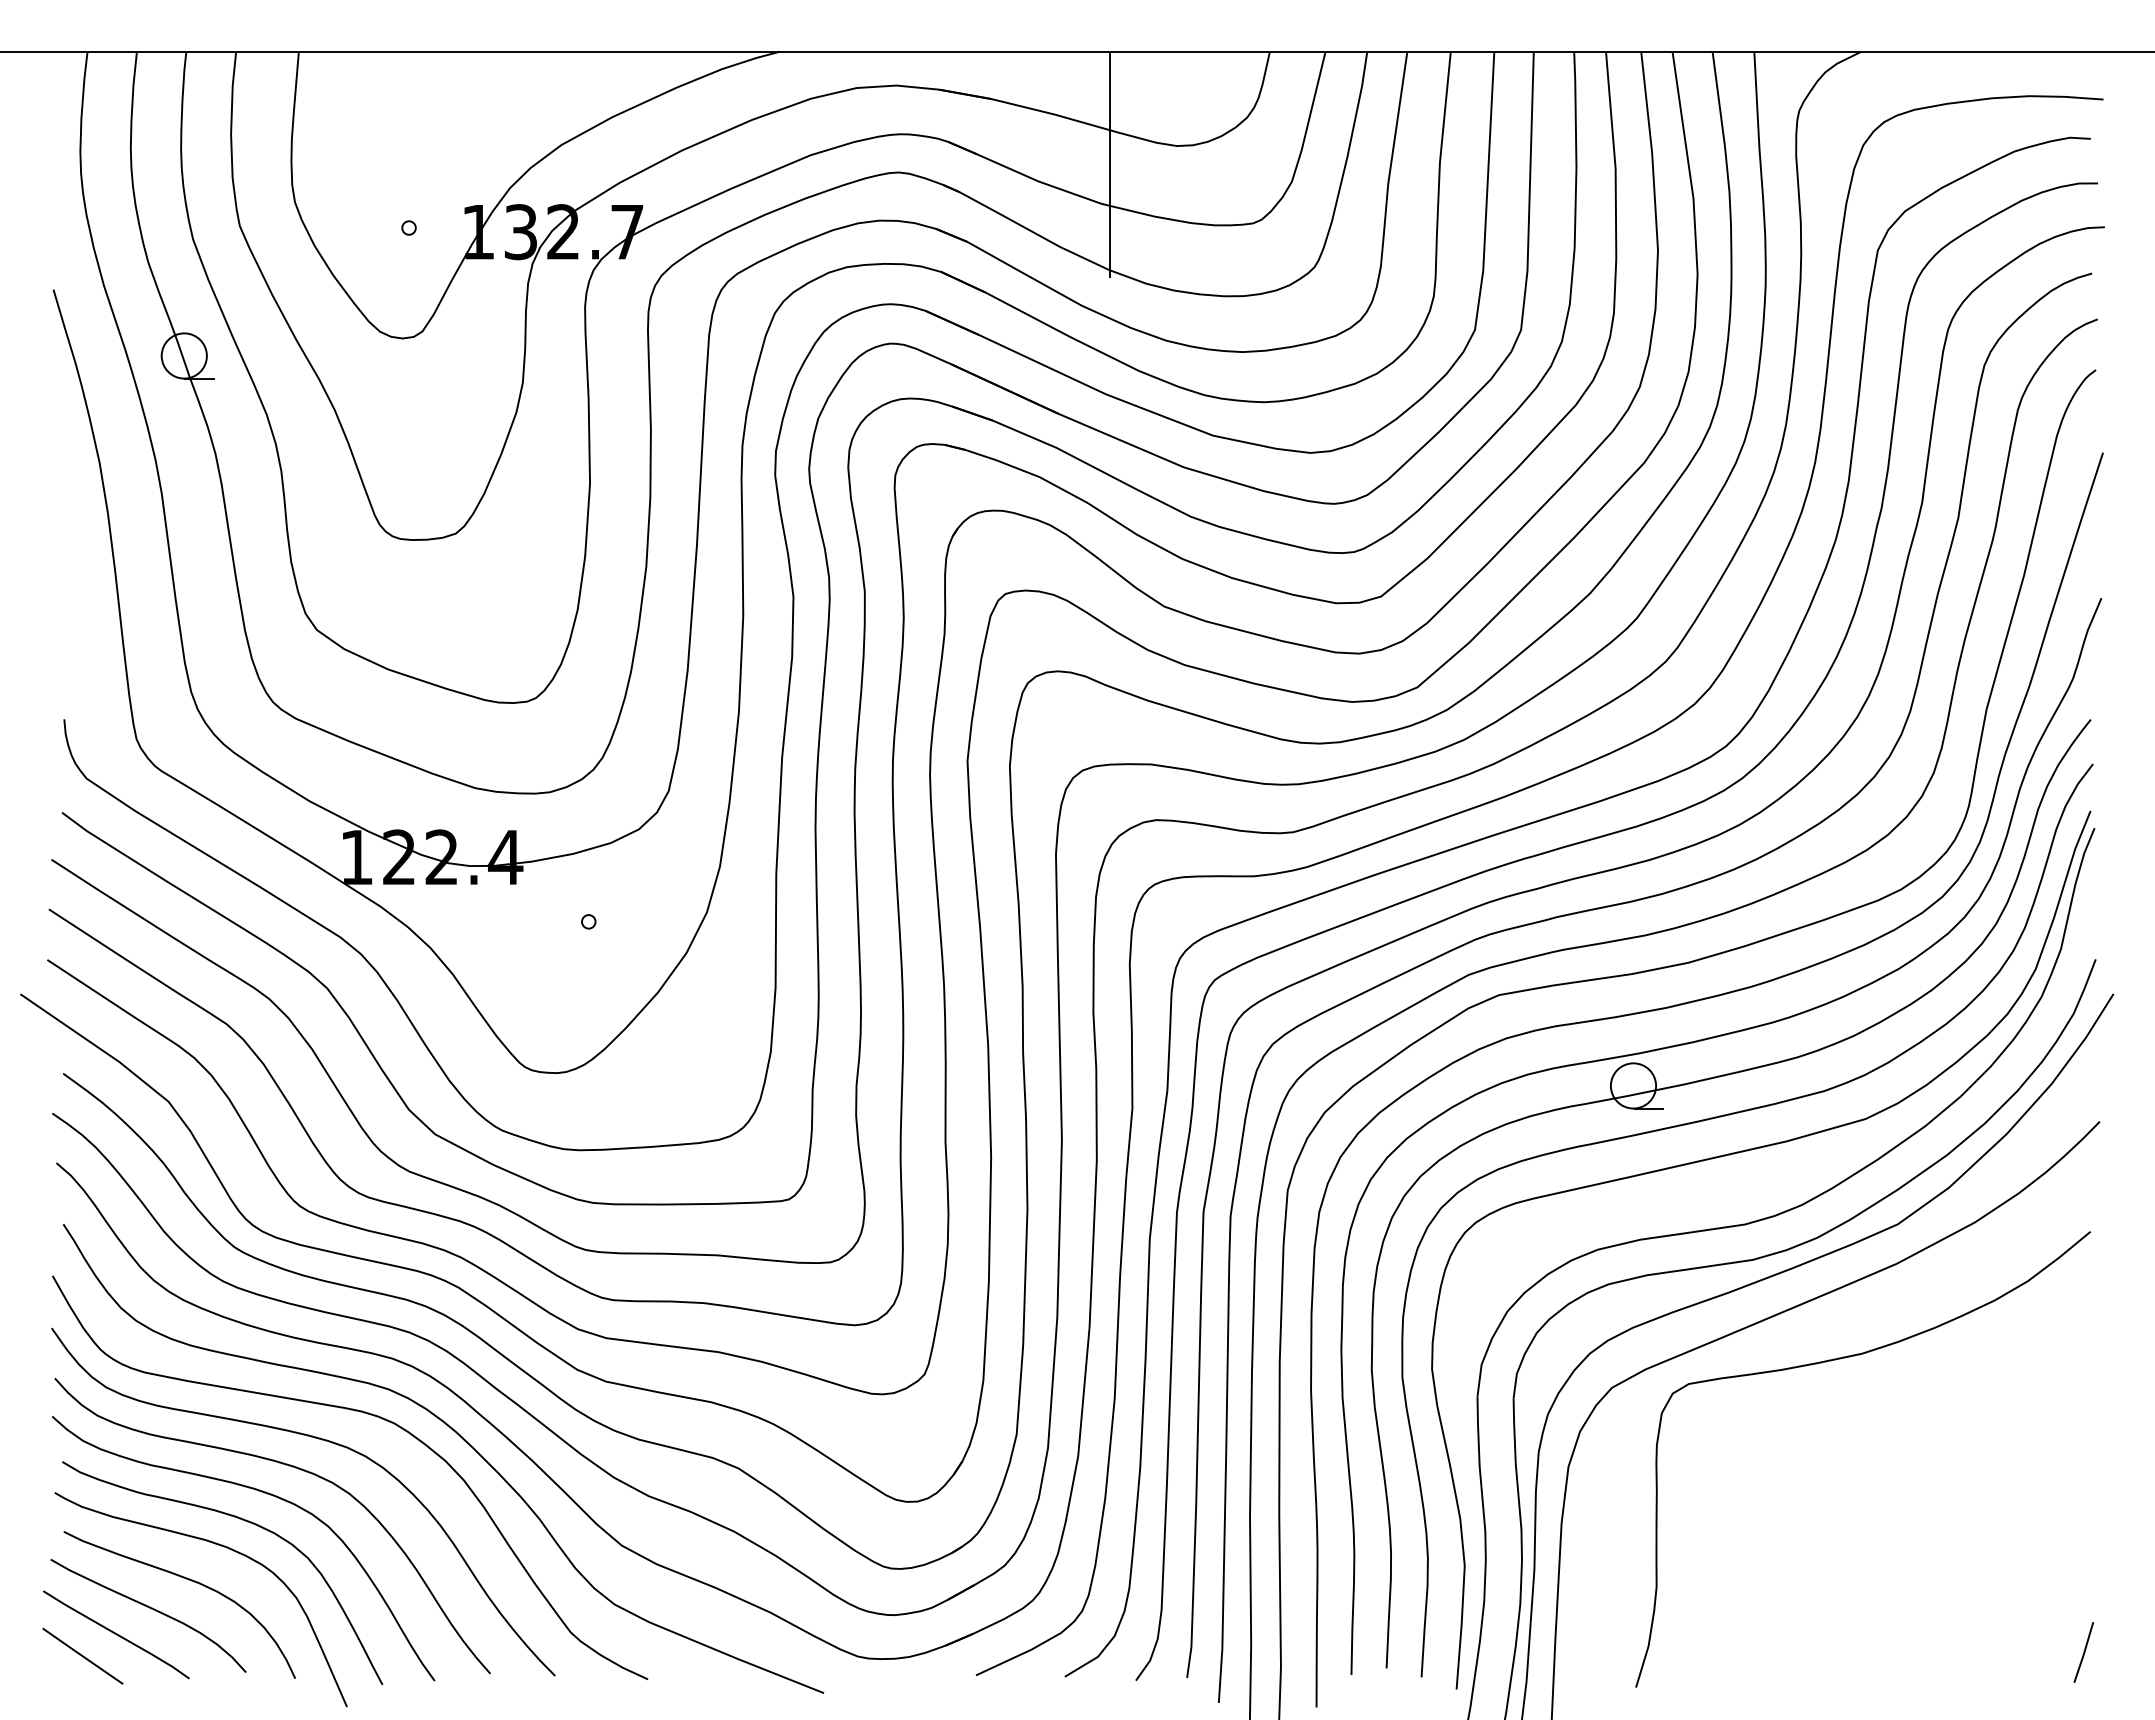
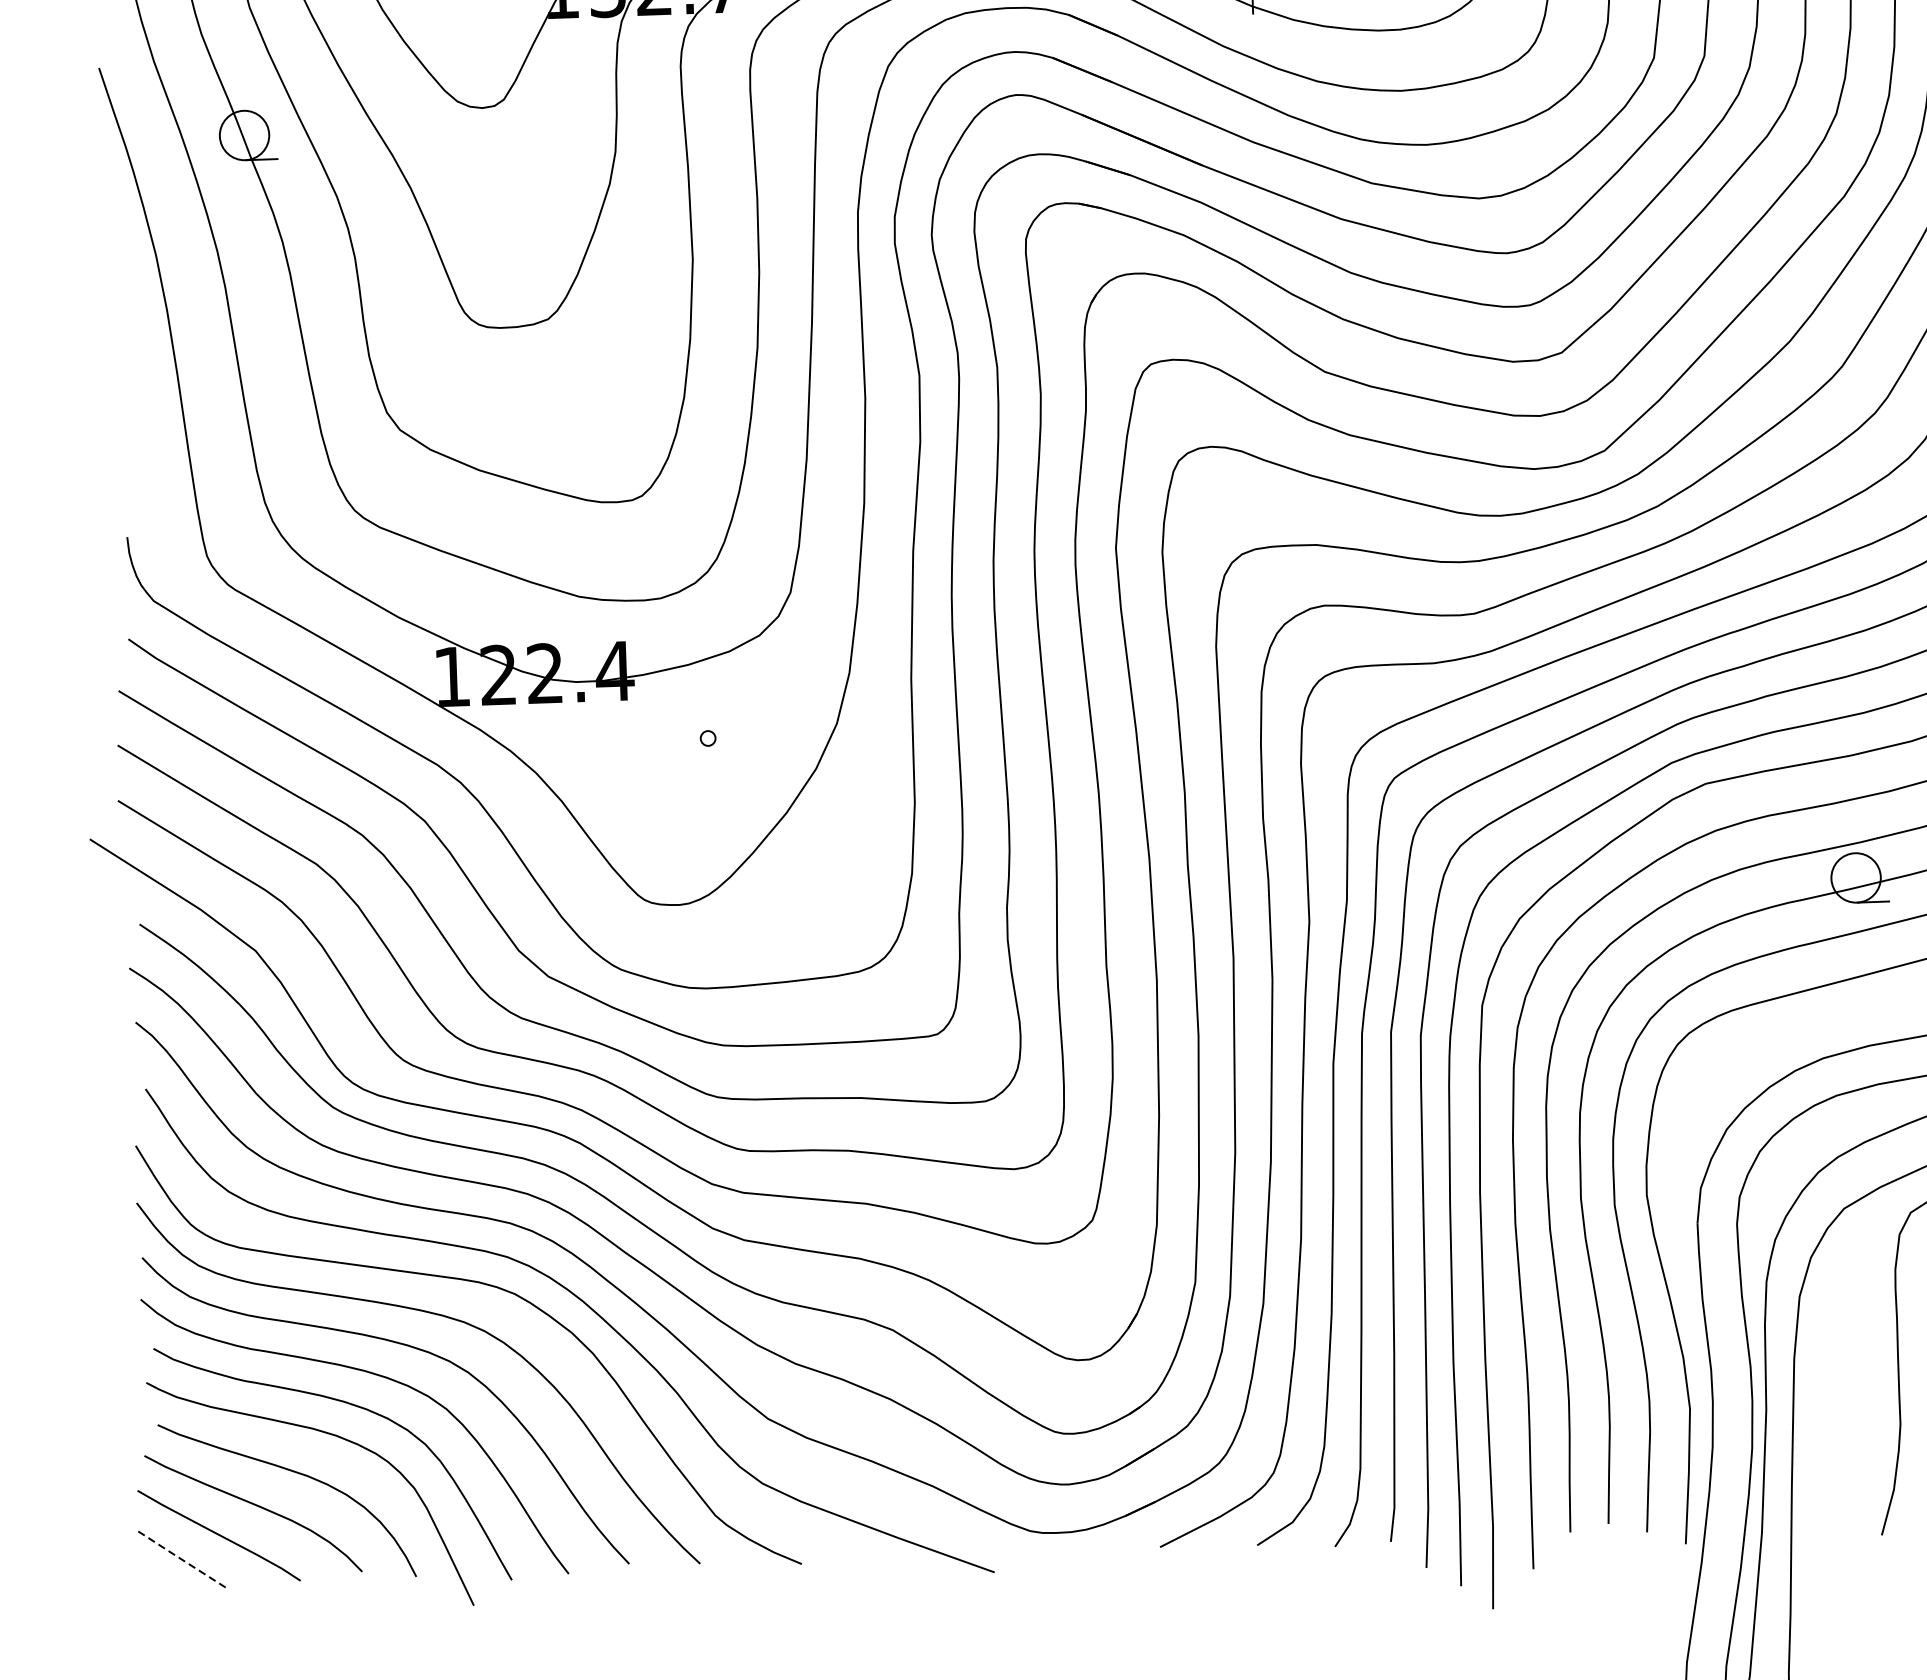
line: (82, 1655) -> (182, 1559), solid -> dashed

